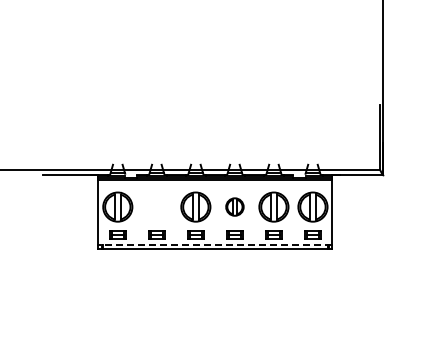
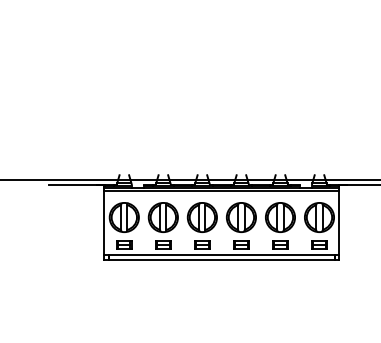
part: (156, 206) -> (163, 216), added
part: (234, 206) -> (241, 216), size x1.67
line: (214, 244) -> (221, 254), dashed -> solid

